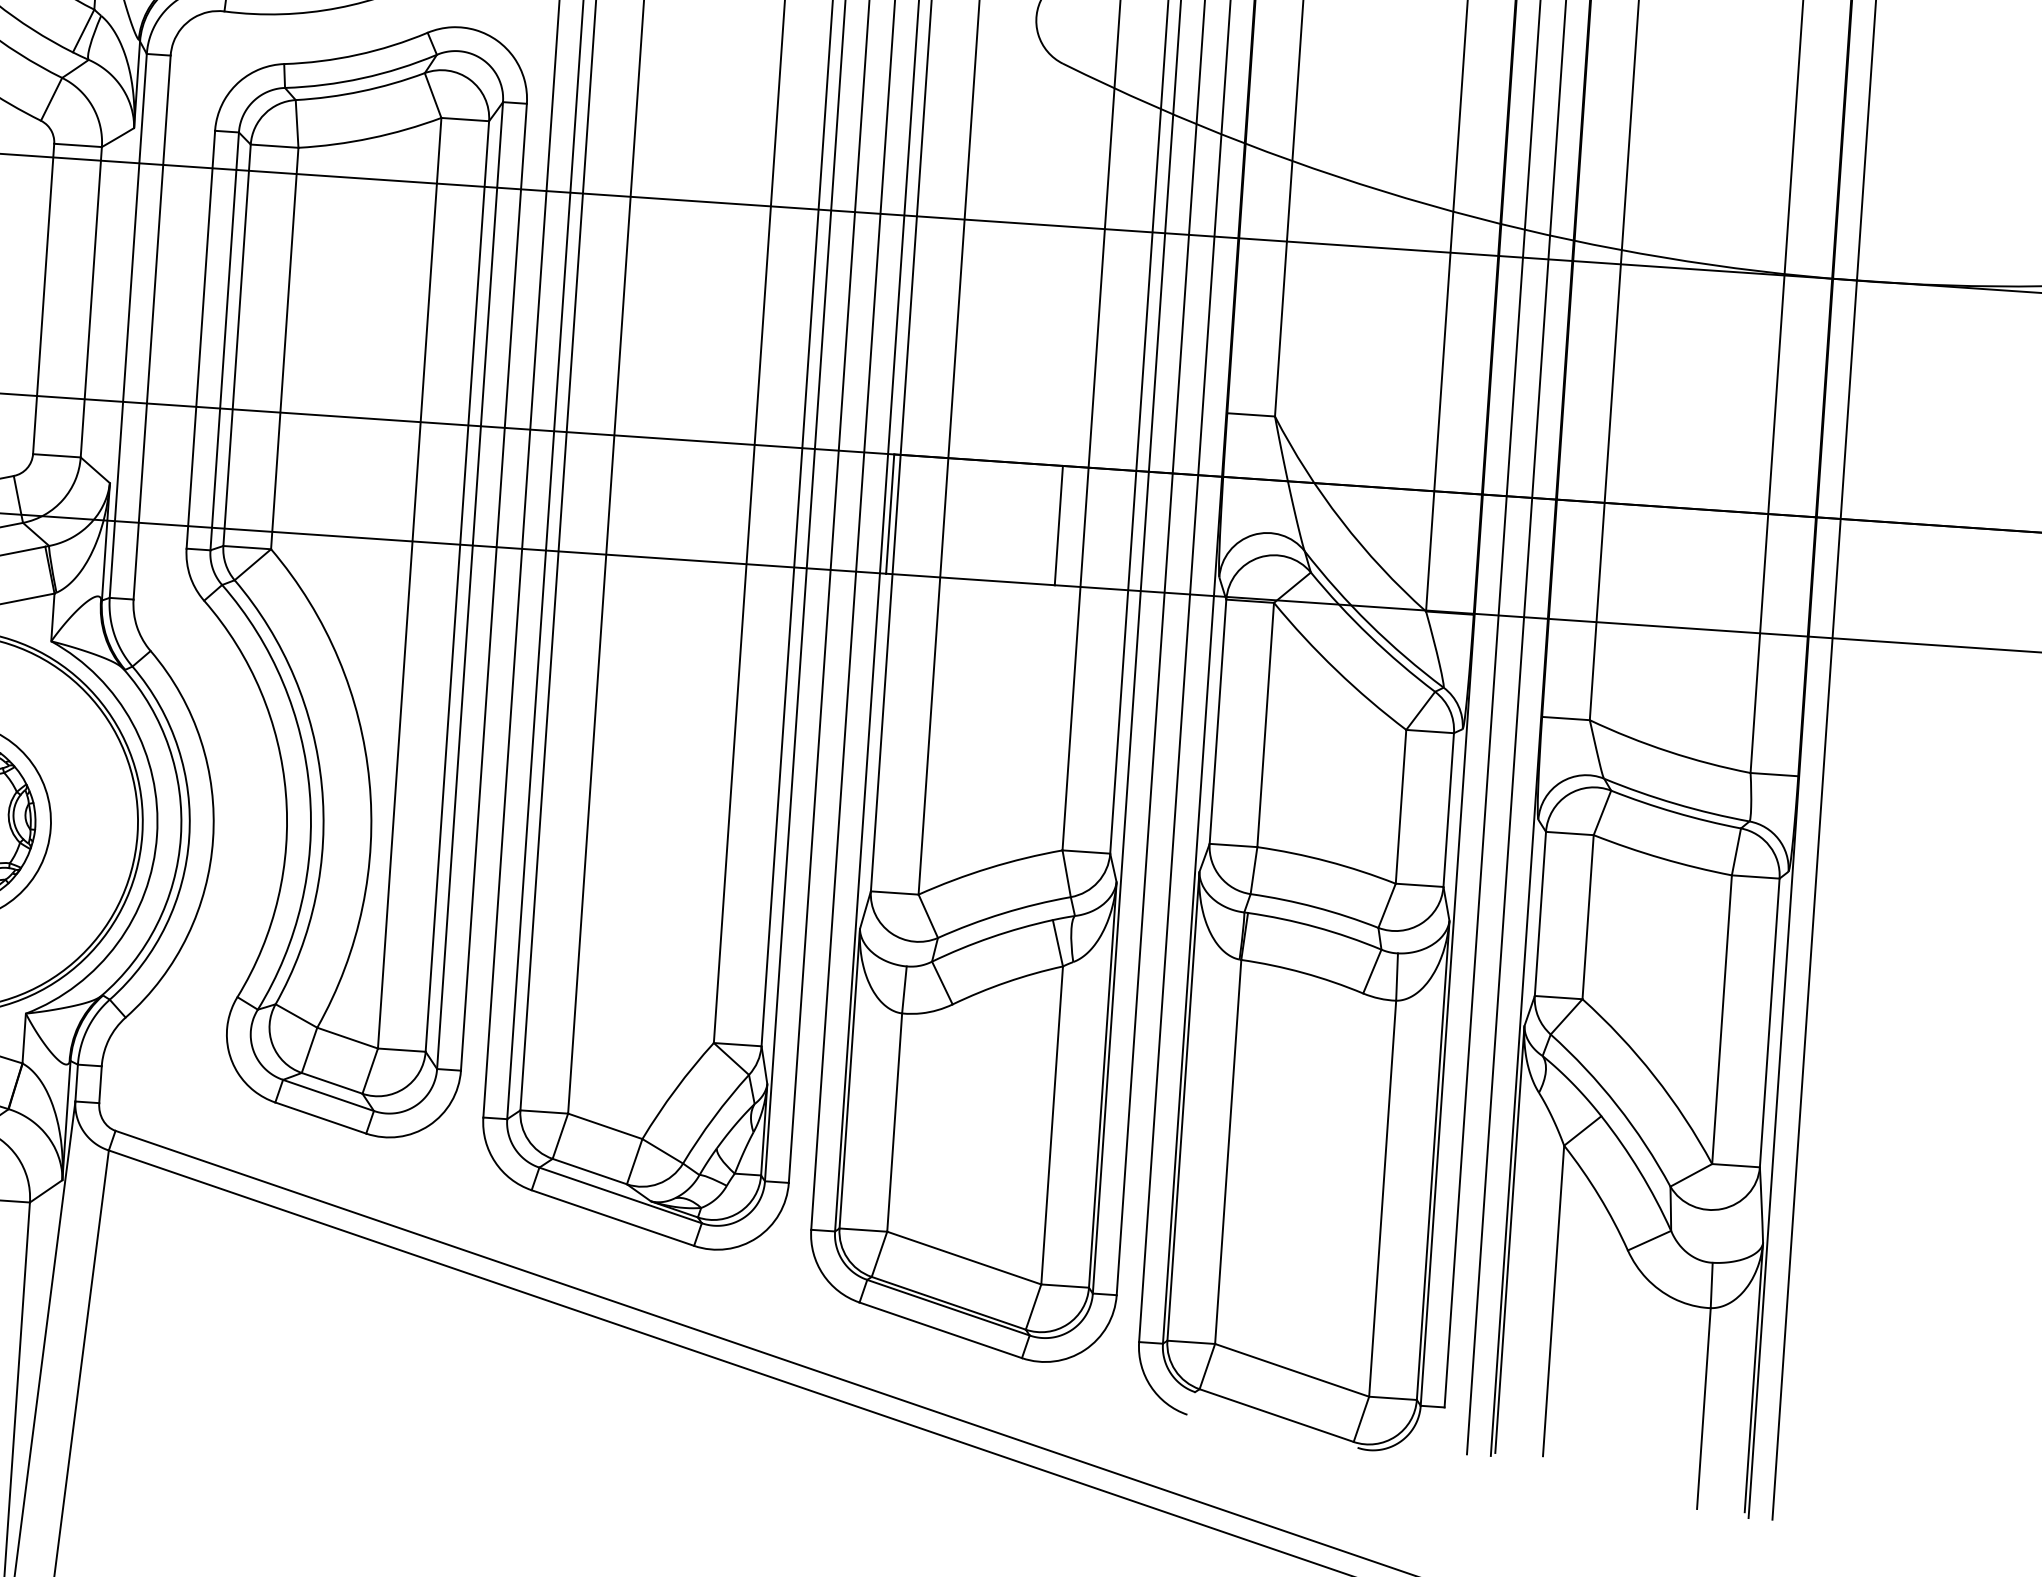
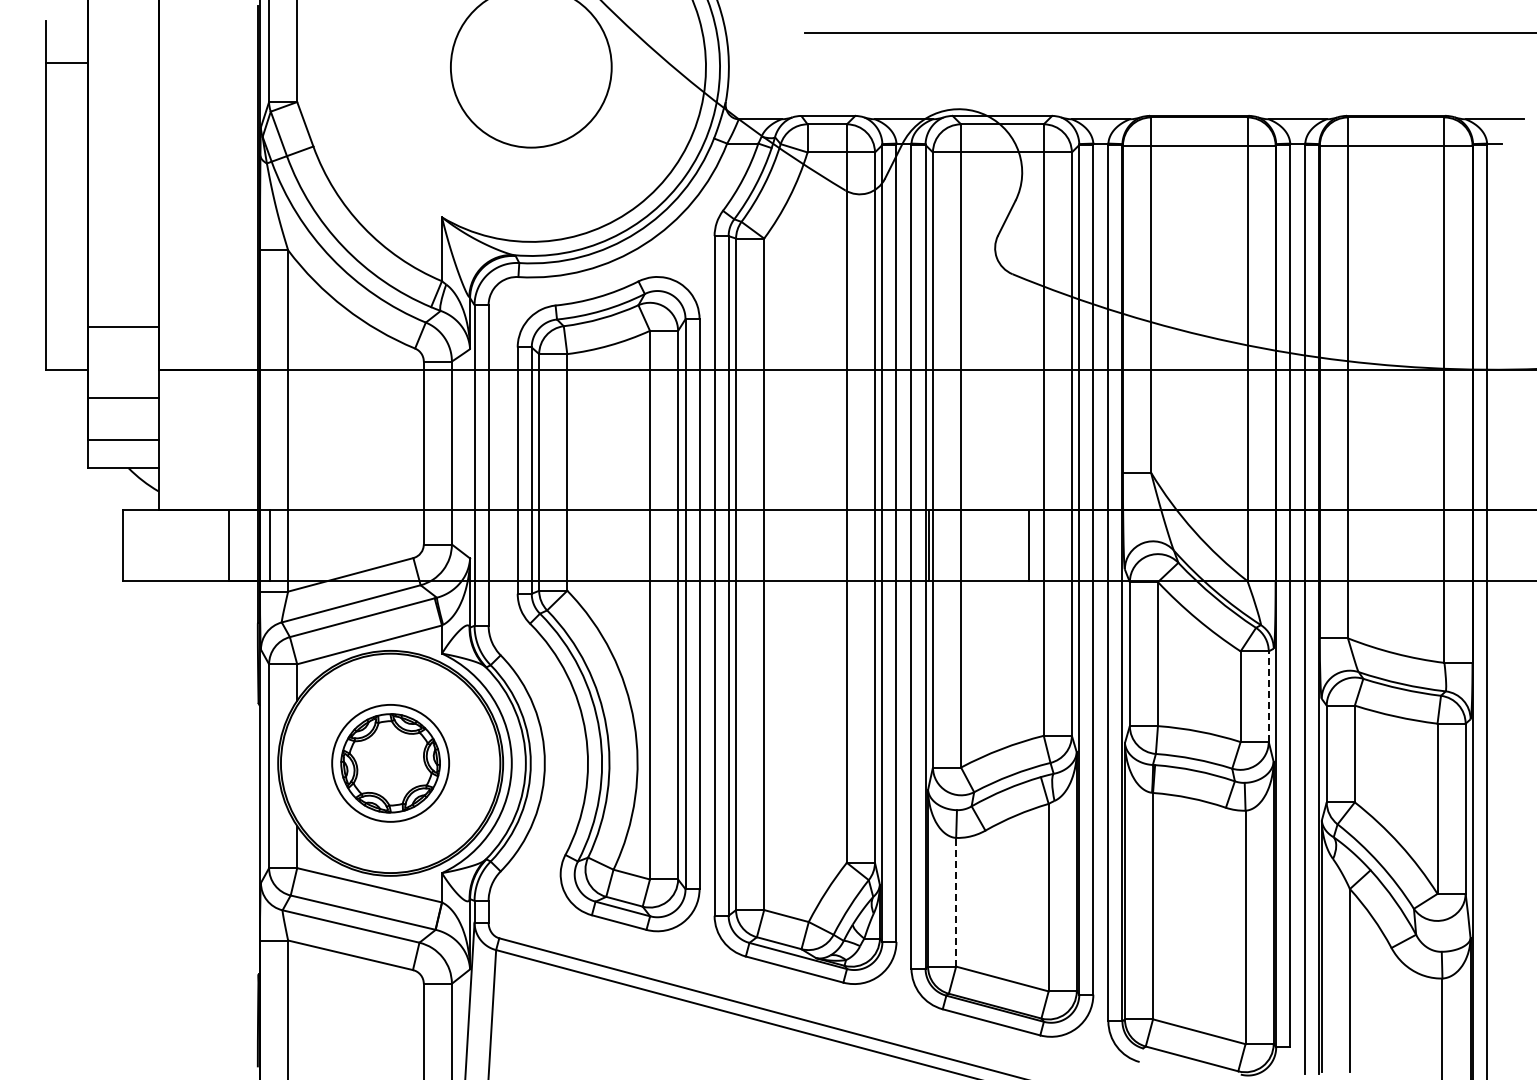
line: (1448, 809) -> (1268, 696), solid -> dashed
line: (895, 1121) -> (956, 901), solid -> dashed

